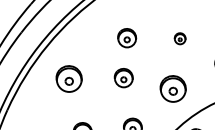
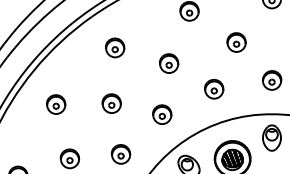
part: (127, 37) -> (115, 47), moved
part: (180, 38) -> (169, 63), size x1.67
part: (69, 78) -> (56, 104), size x0.71
part: (173, 88) -> (162, 114), size x0.71

